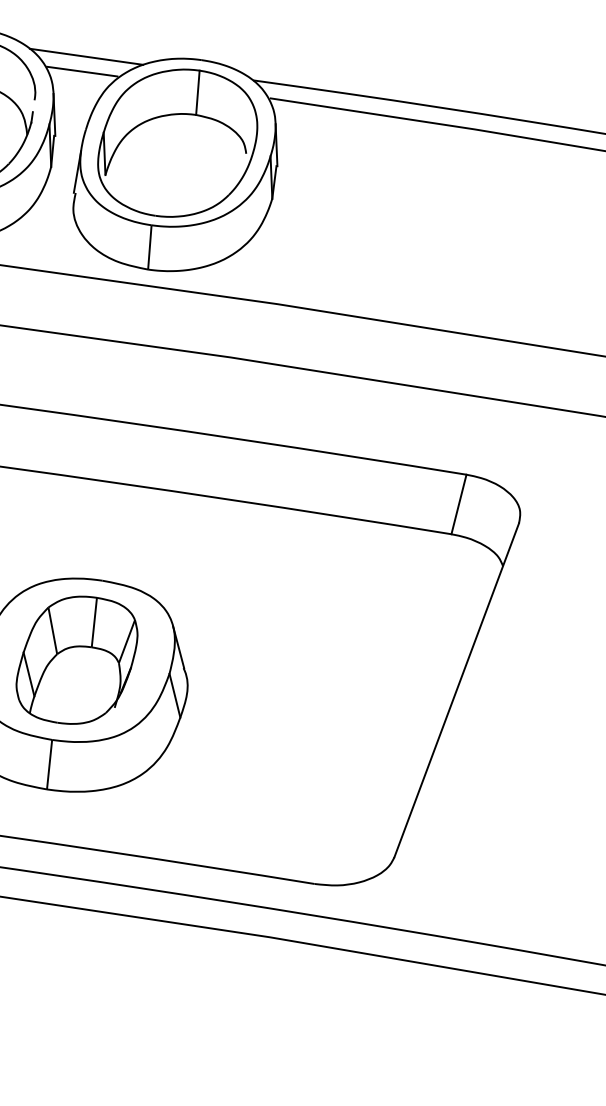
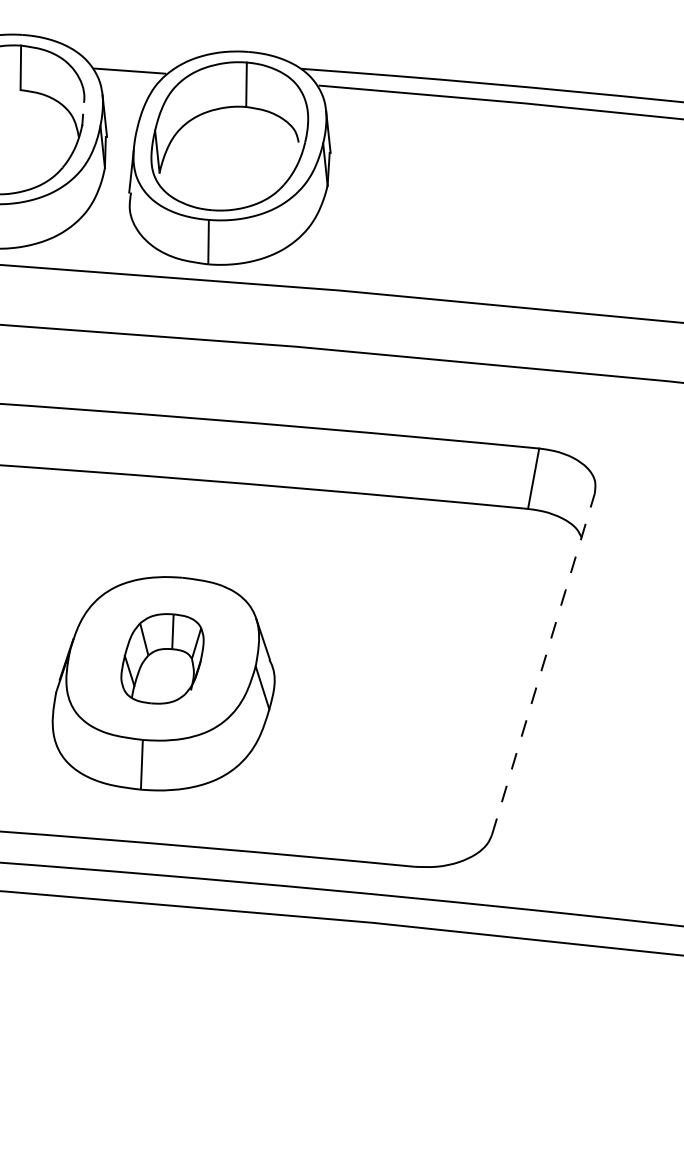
line: (86, 56) -> (133, 55), removed
part: (77, 659) -> (162, 658), size x0.7
line: (456, 689) -> (543, 663), solid -> dashed

